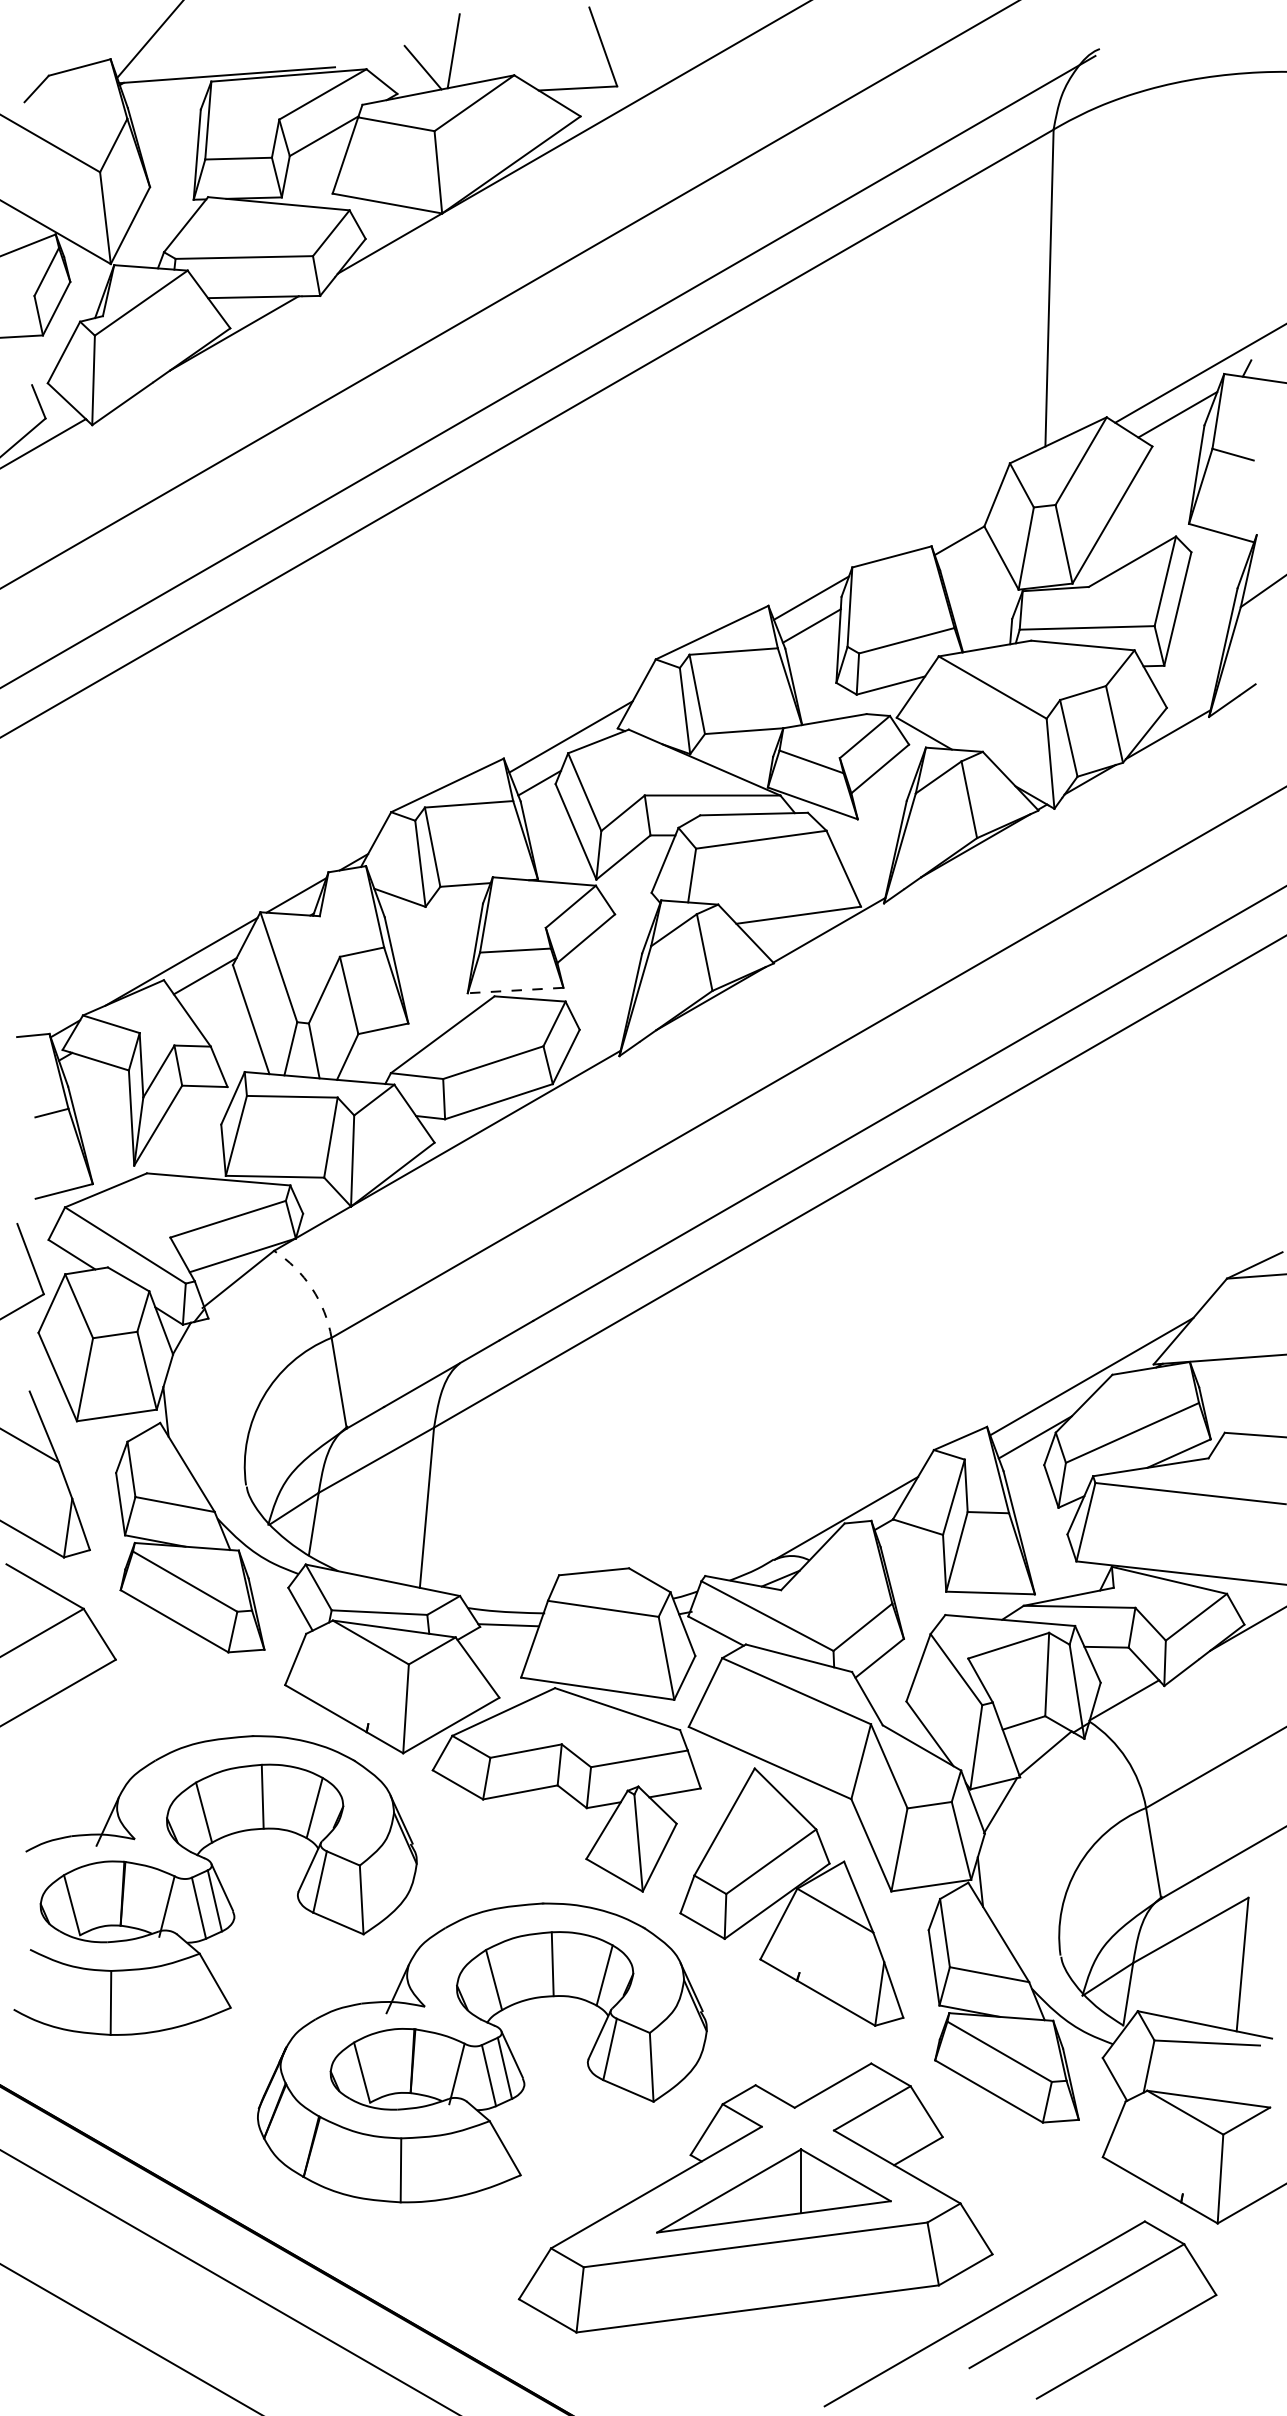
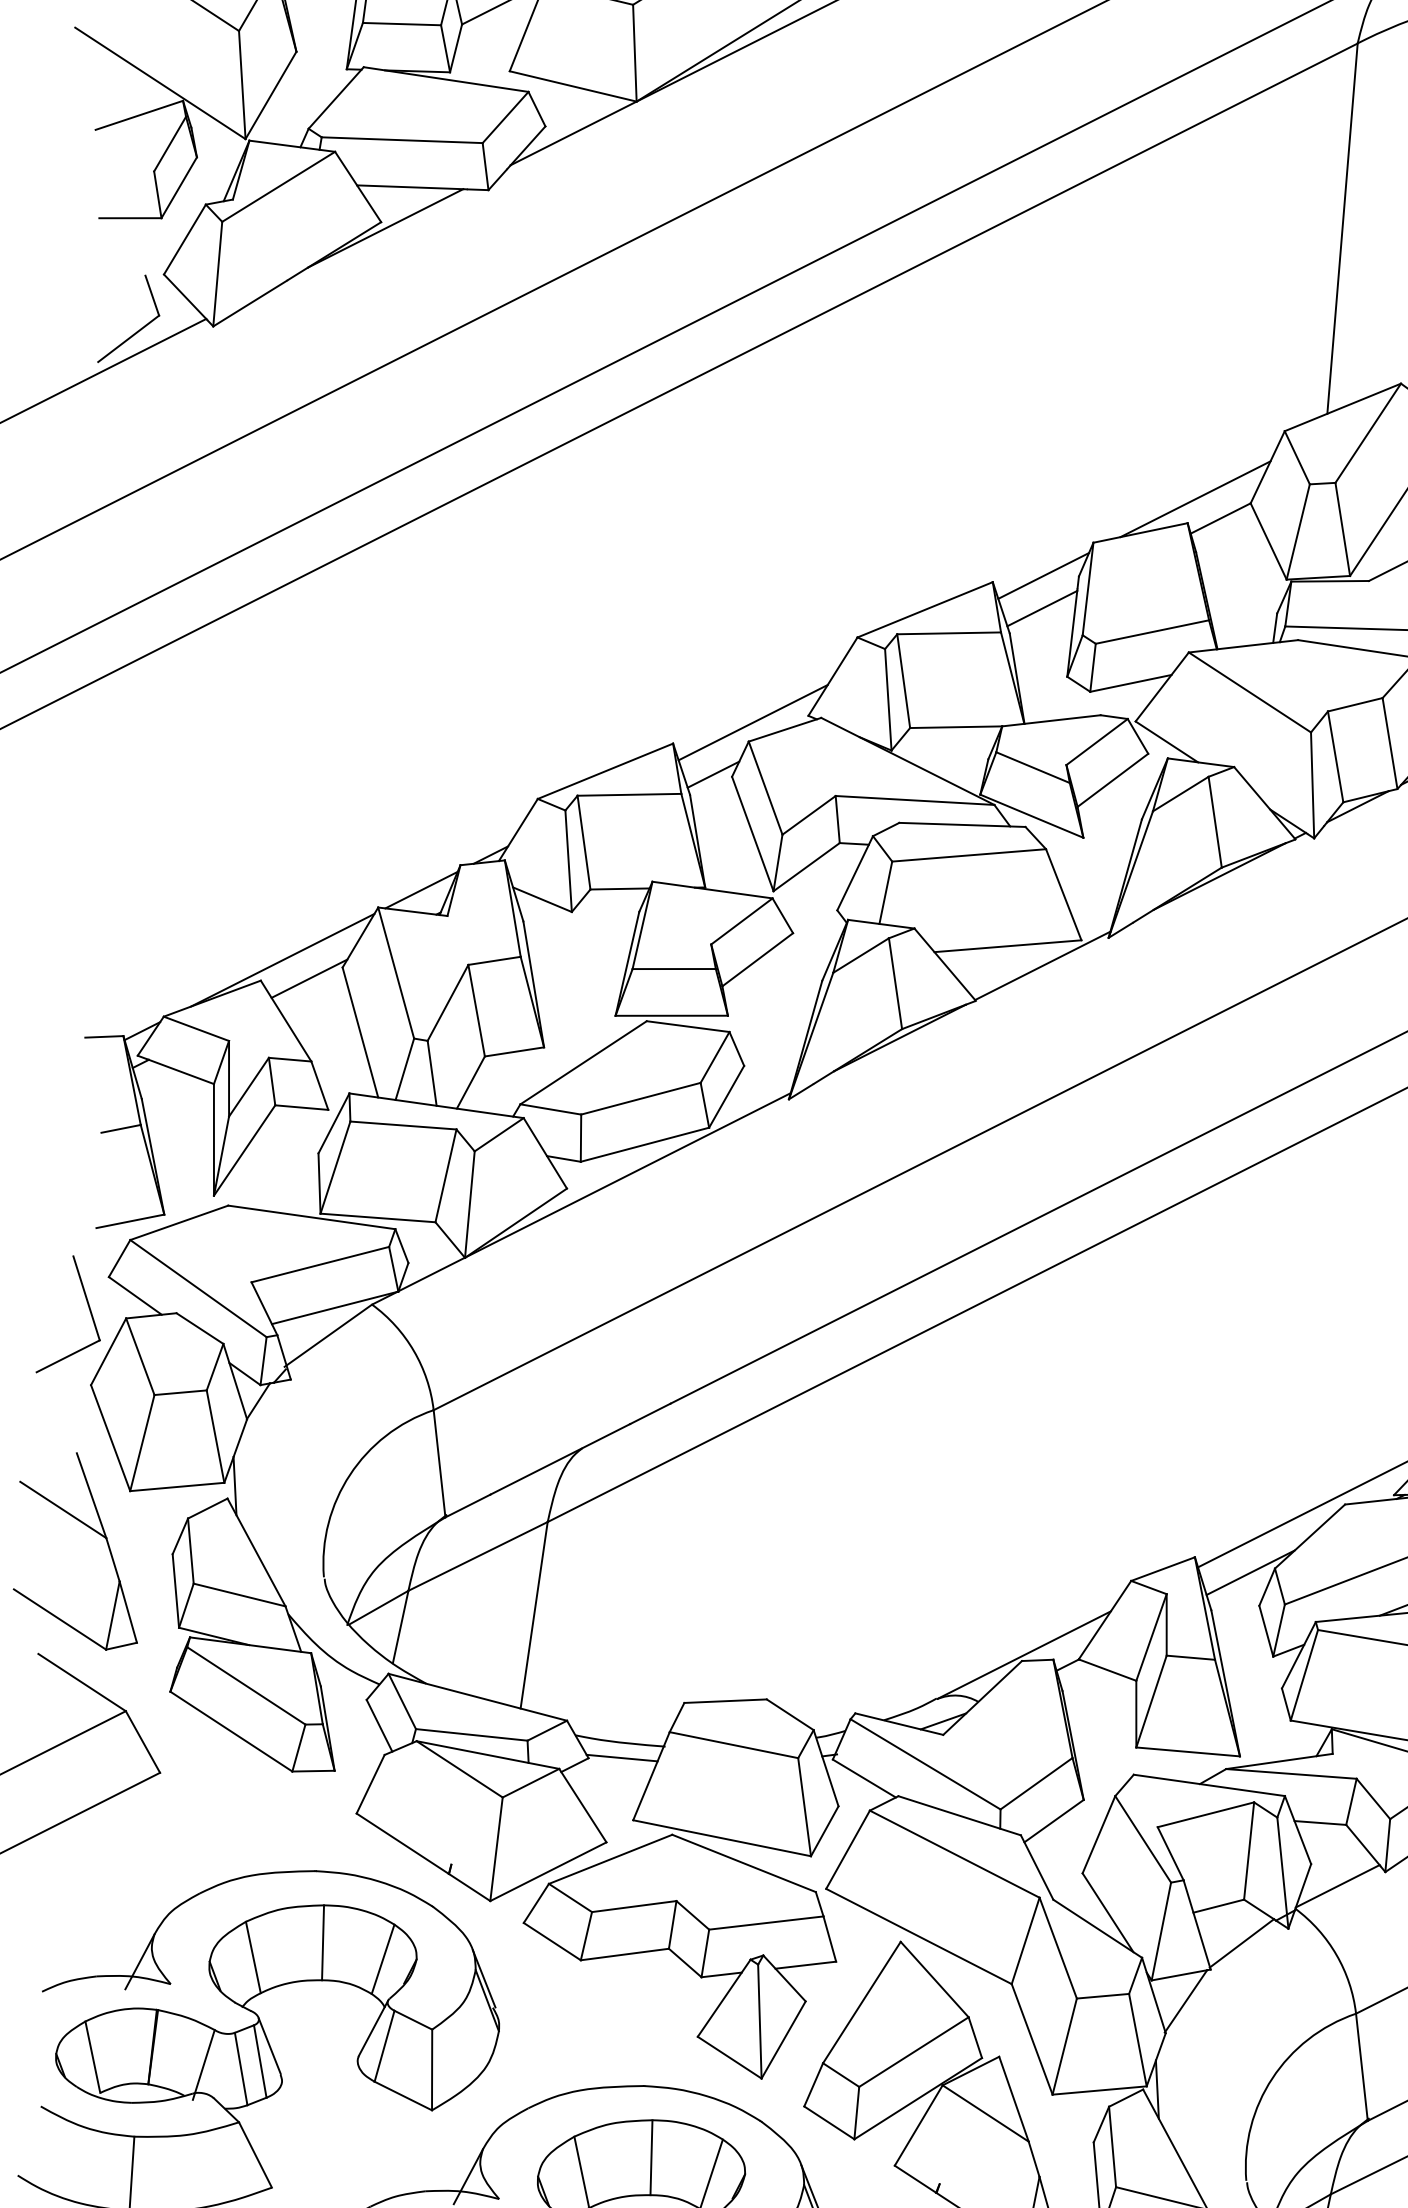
line: (937, 525) -> (1195, 499), added
line: (515, 990) -> (671, 1015), dashed -> solid
arc: (311, 1288) -> (413, 1351), dashed -> solid

